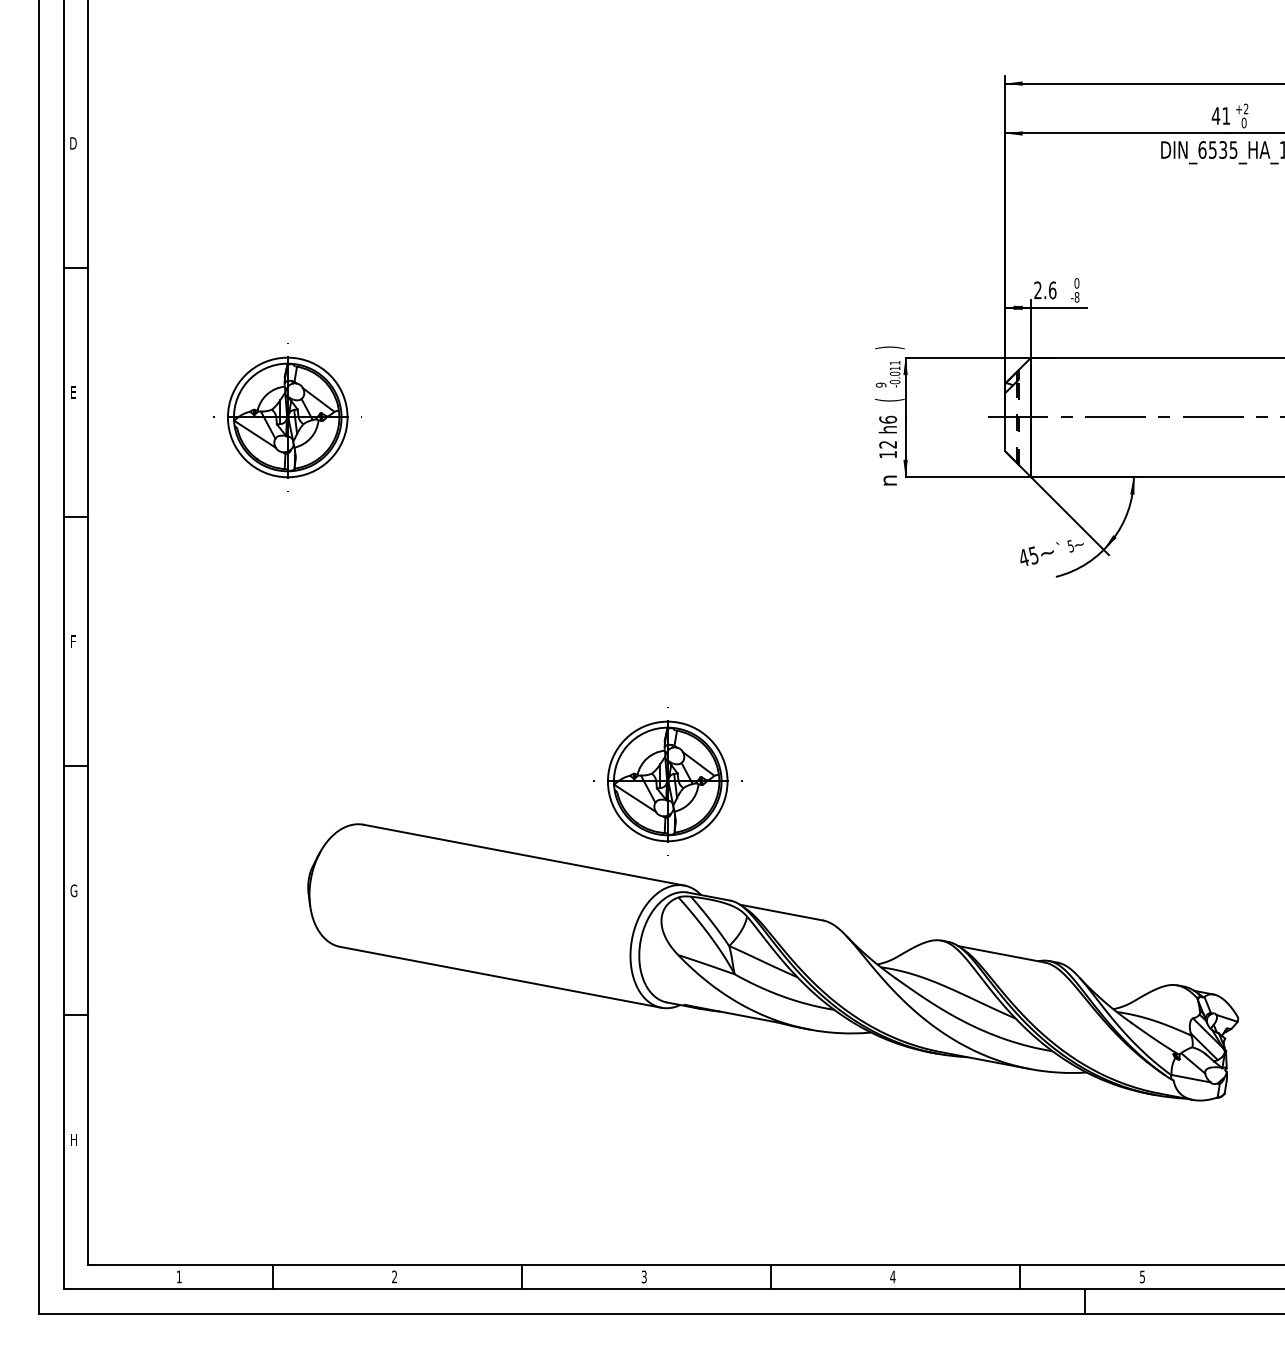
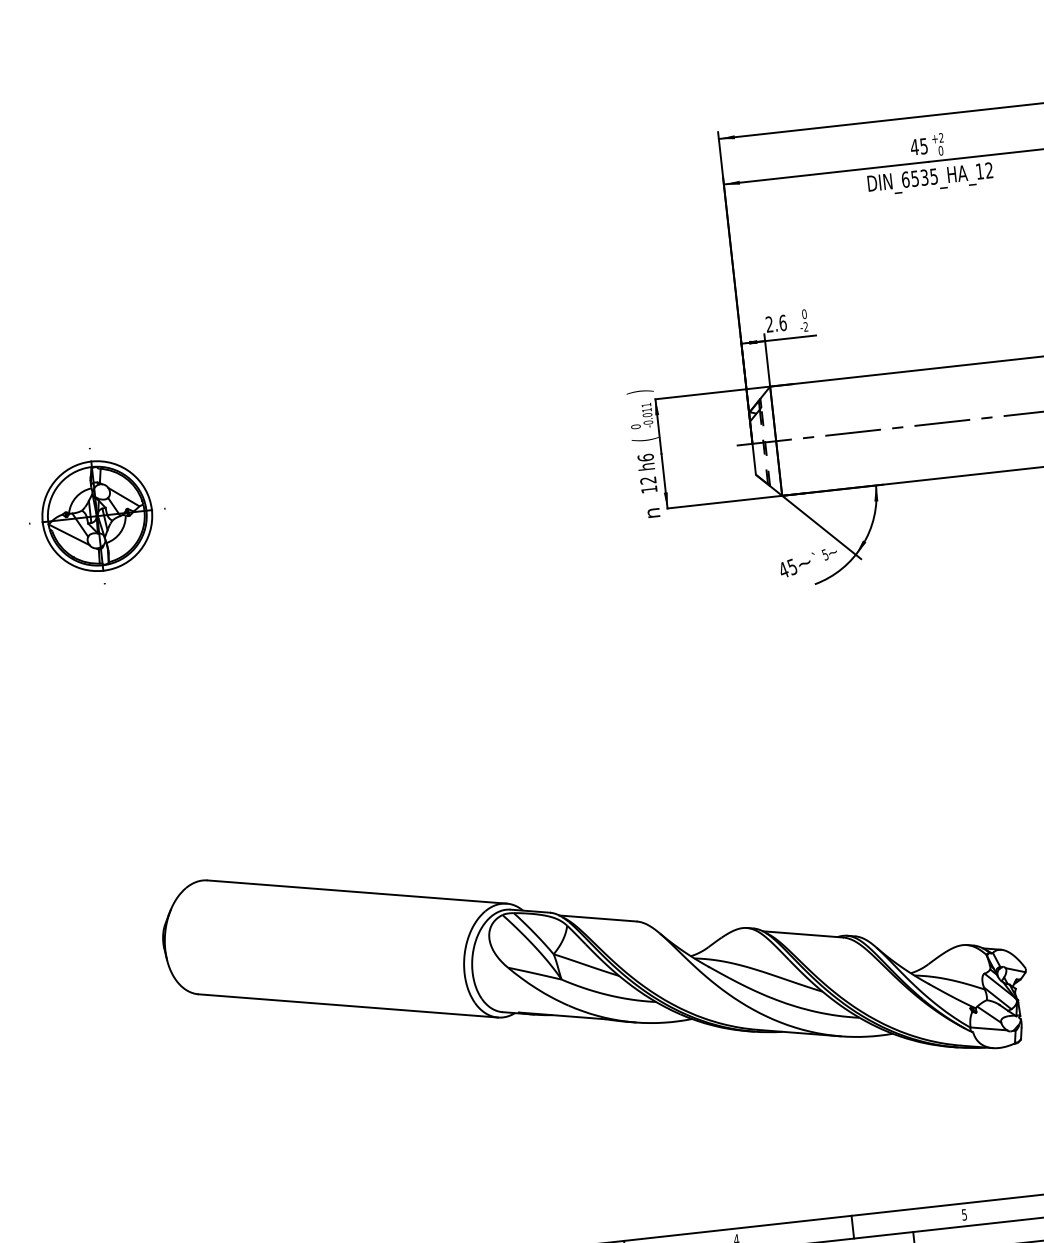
text: (1226, 115) -> (924, 145), 41 -> 45
text: (1076, 297) -> (805, 327), -8 -> -2
text: (881, 384) -> (636, 426), 9 -> 0
part: (667, 781) -> (480, 810), removed

